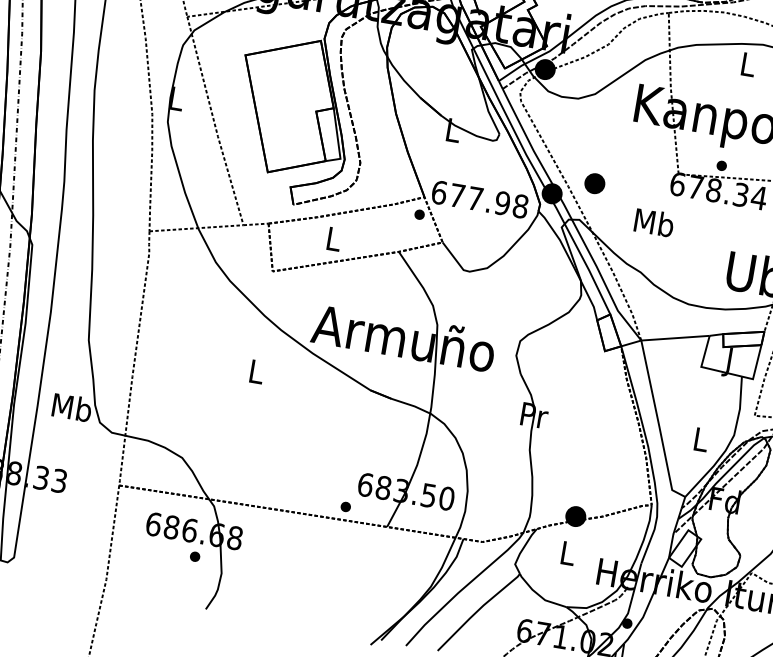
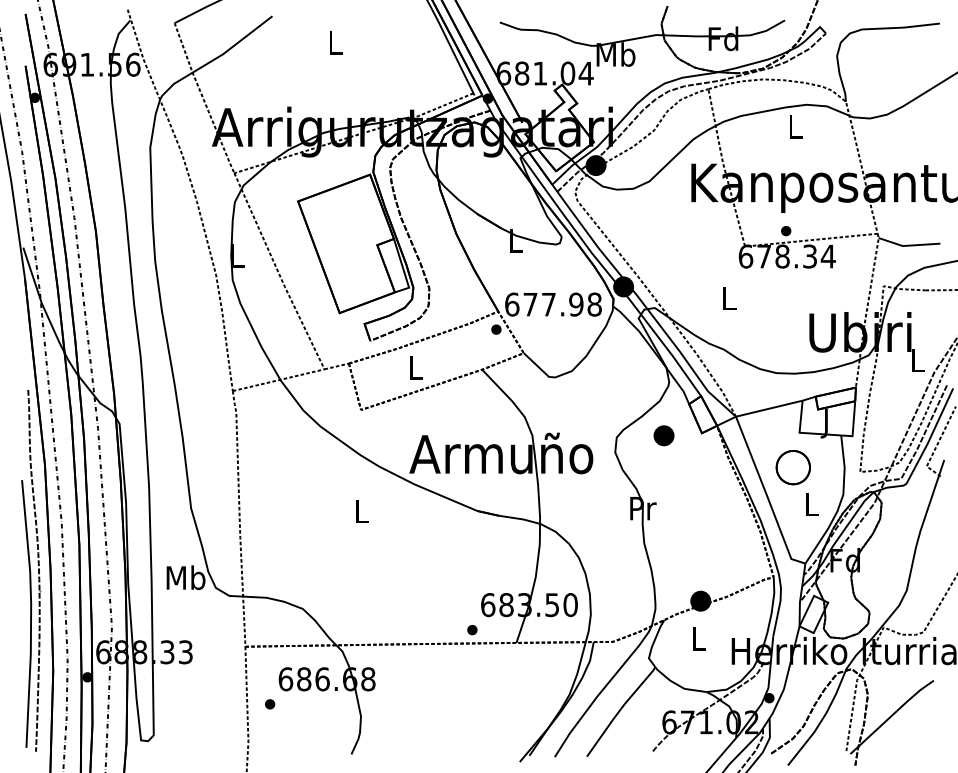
part: (594, 183) -> (663, 435), moved
text: (653, 222) -> (728, 298), Mb -> L
part: (688, 400) -> (792, 467), added
part: (195, 557) -> (270, 704), moved

